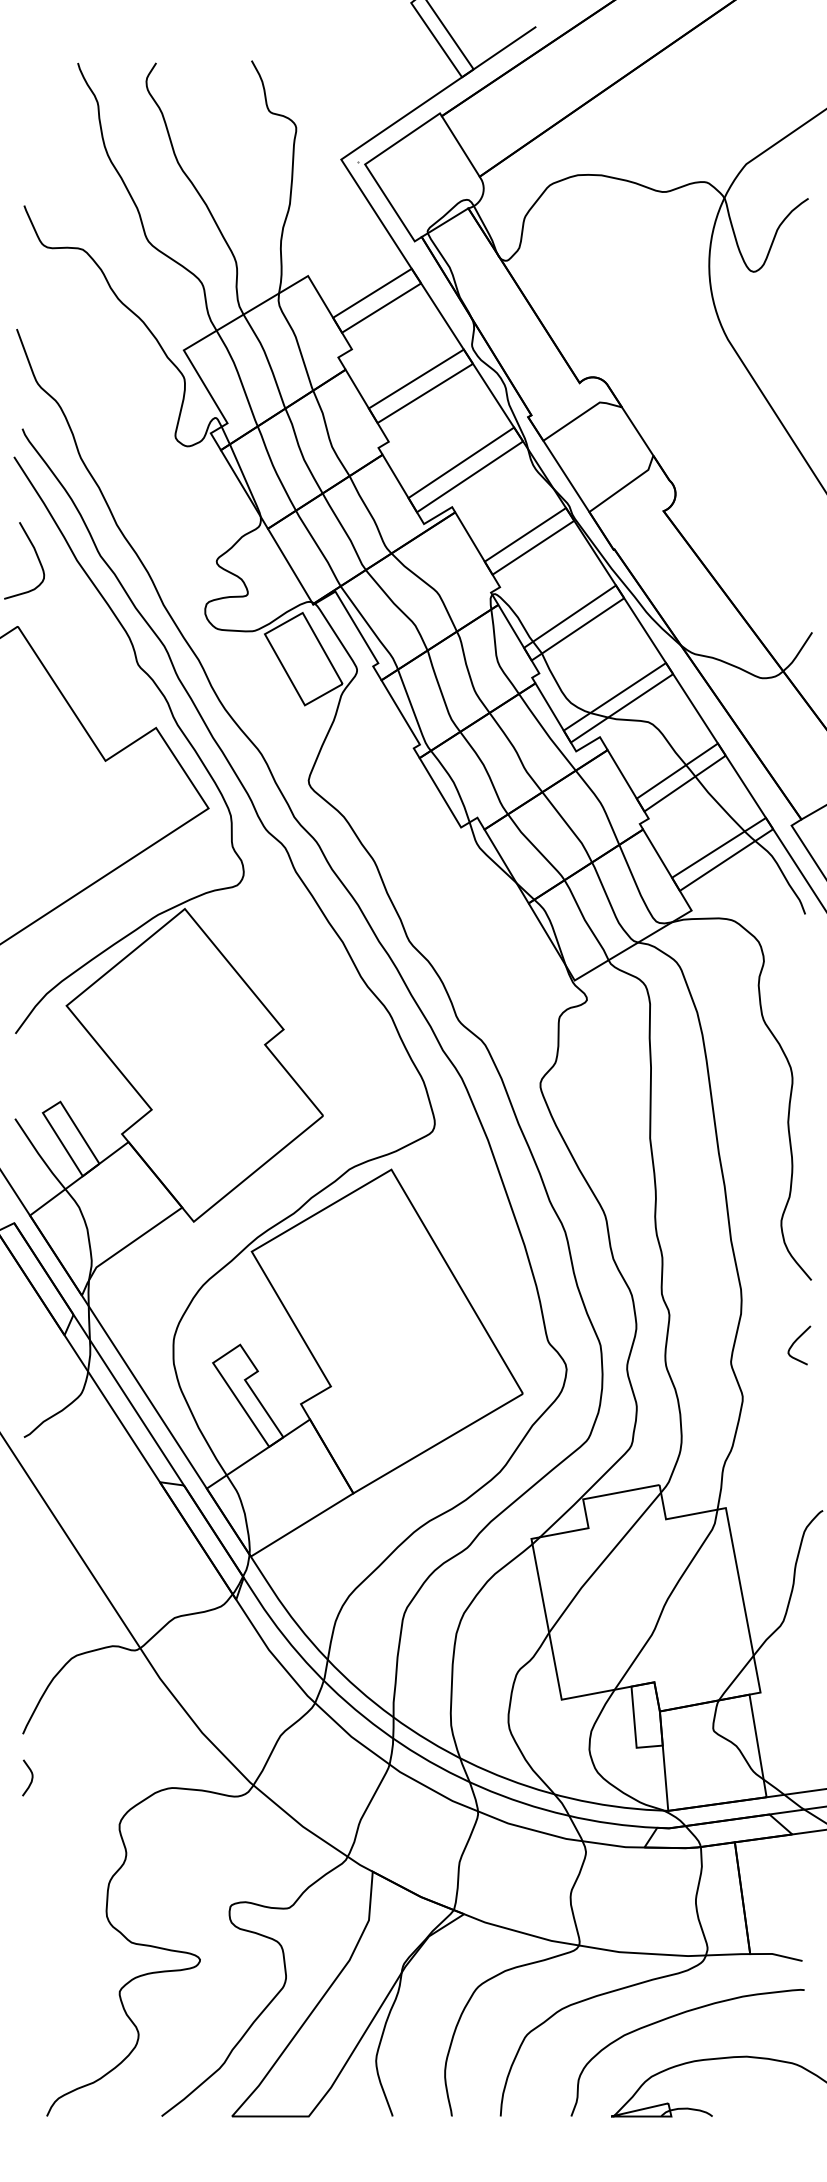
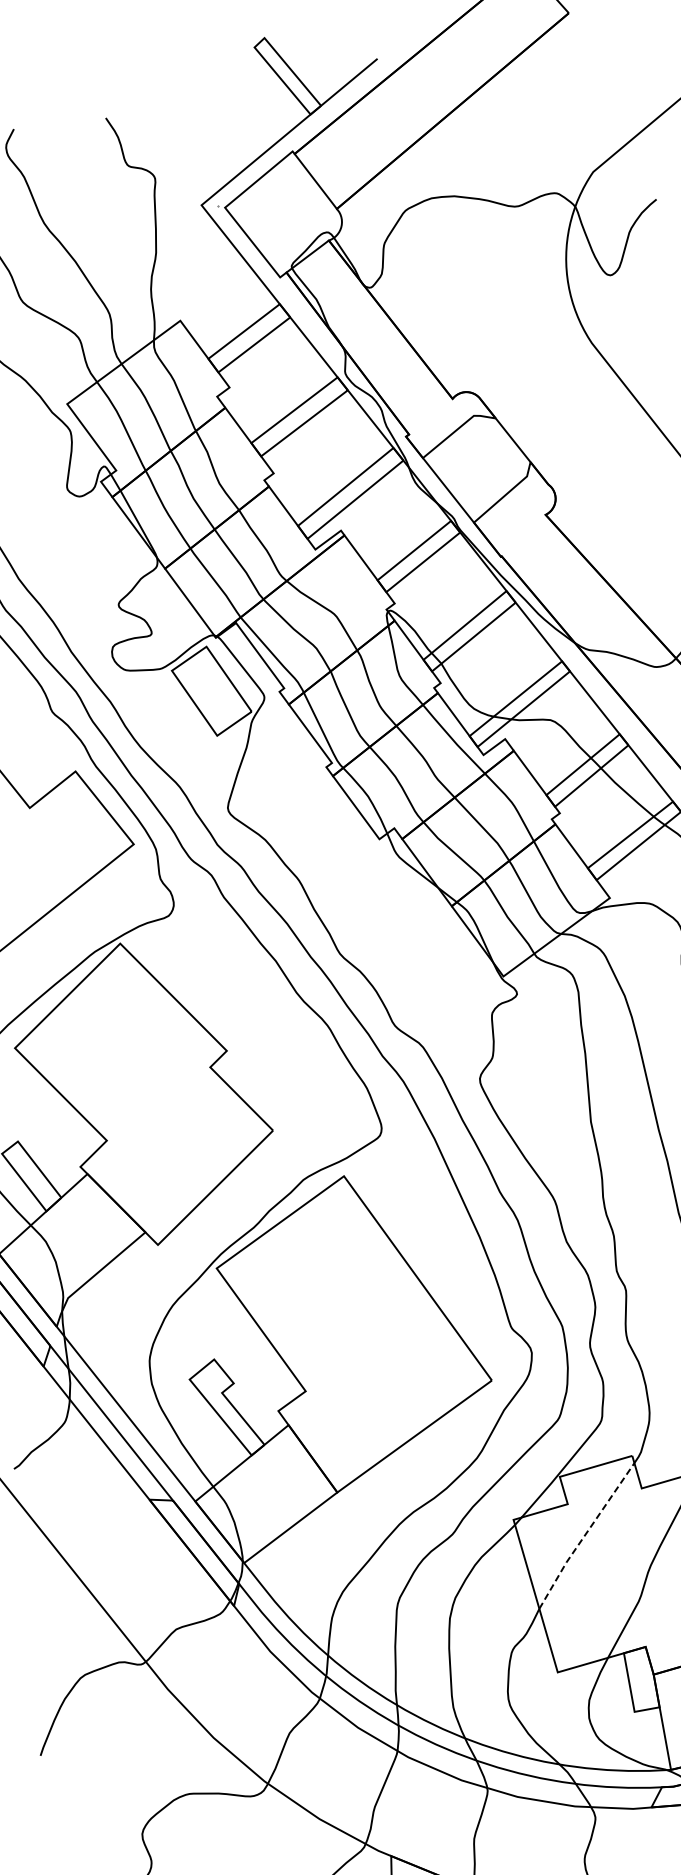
line: (603, 1561) -> (585, 1535), solid -> dashed
curve: (31, 1777) -> (52, 1796), removed

